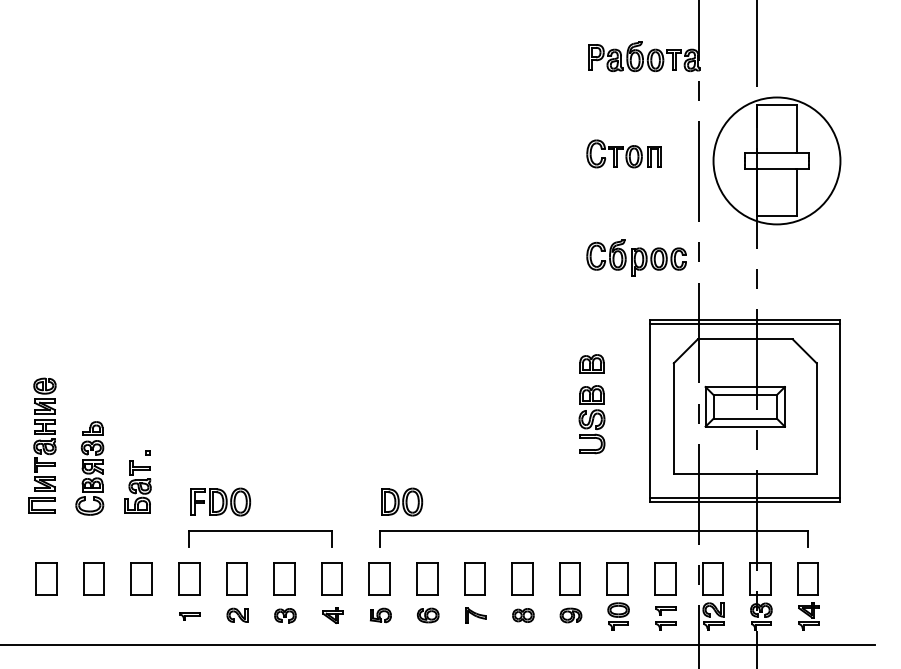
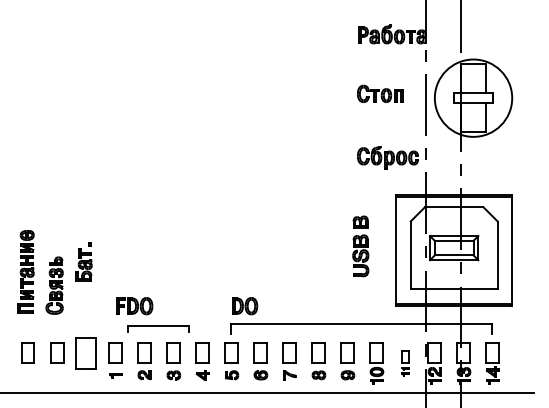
part: (137, 481) -> (83, 261), moved
part: (260, 538) -> (158, 328), size x0.7
part: (142, 578) -> (86, 352), size x1.6
part: (665, 596) -> (405, 363), size x0.6

